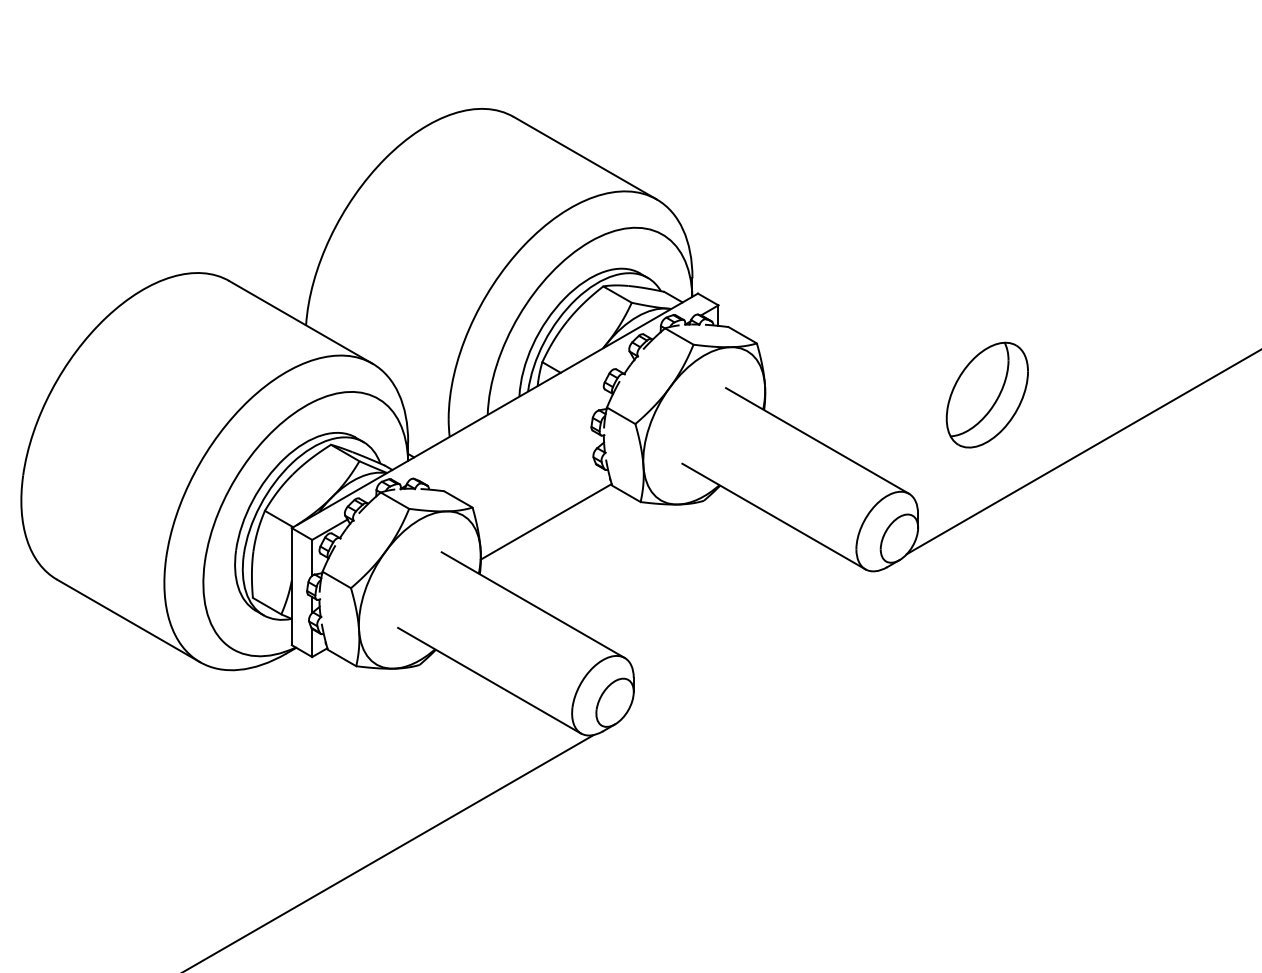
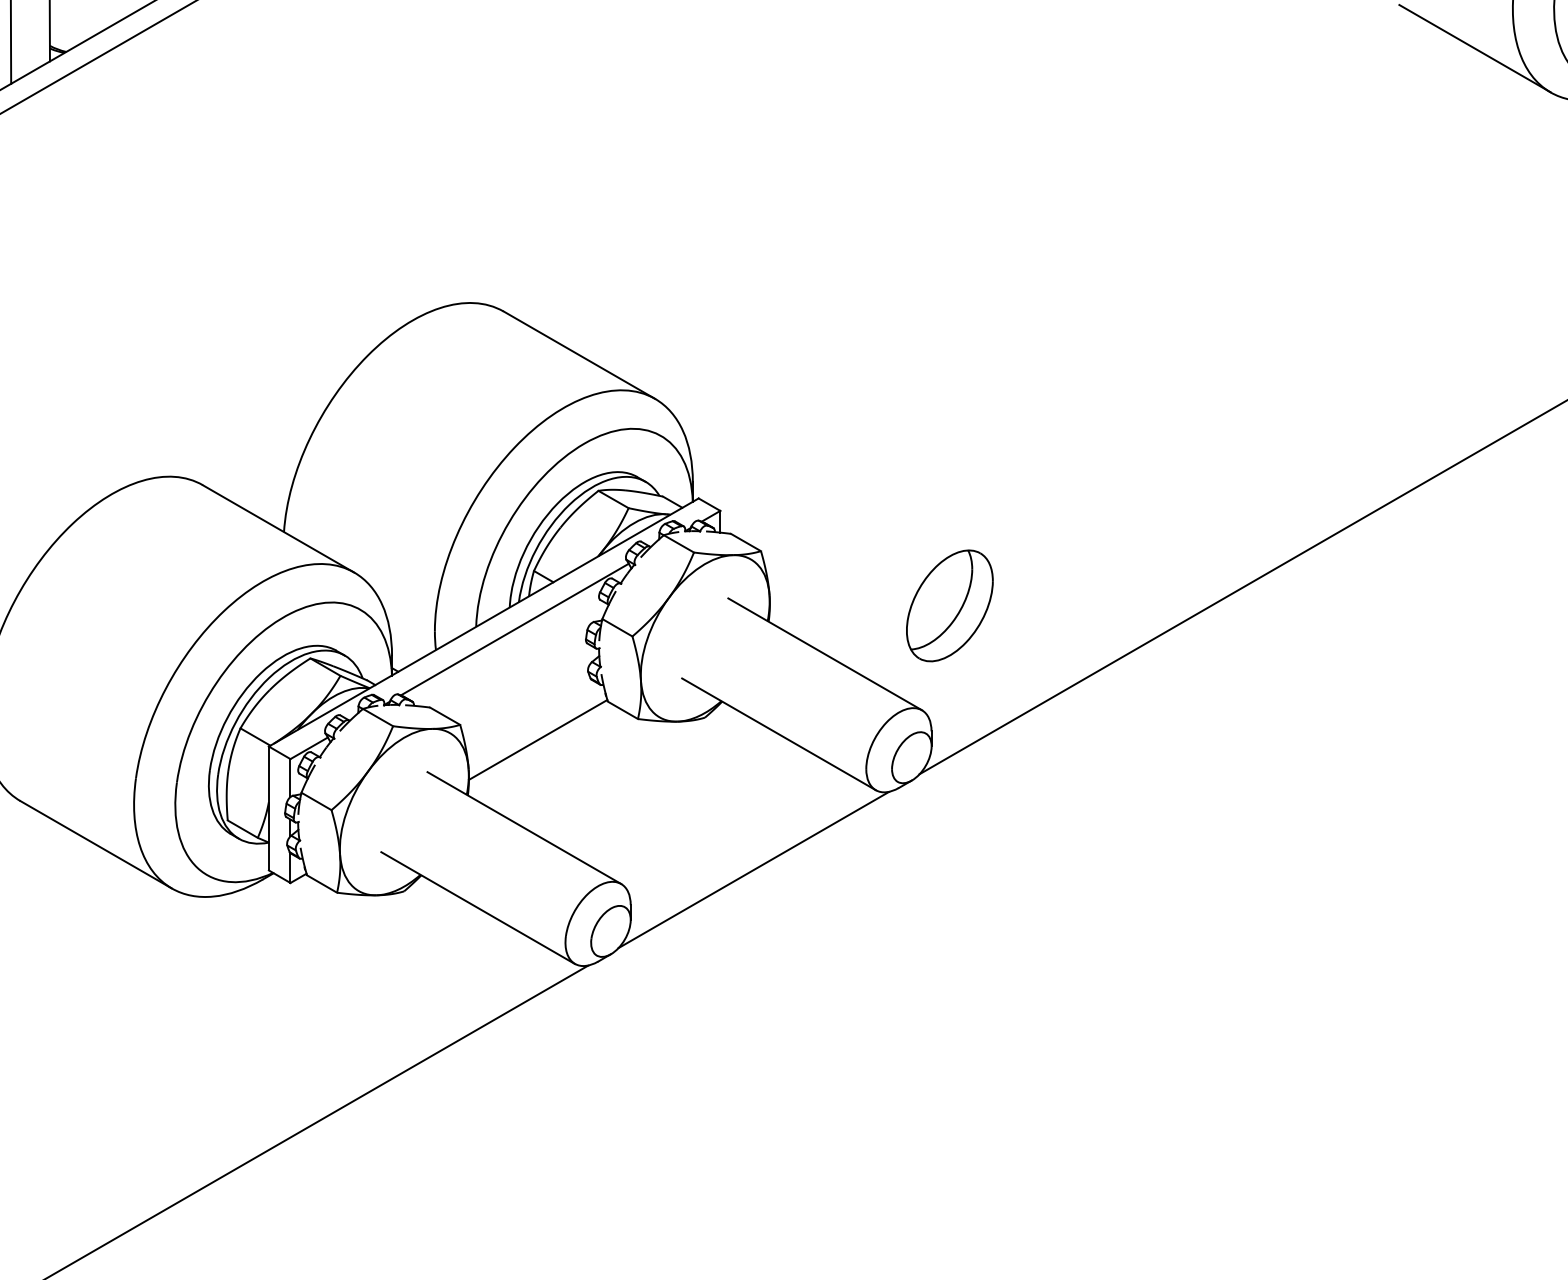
part: (987, 394) -> (949, 605), moved
line: (523, 417) -> (514, 629), added
line: (749, 644) -> (753, 869), added

